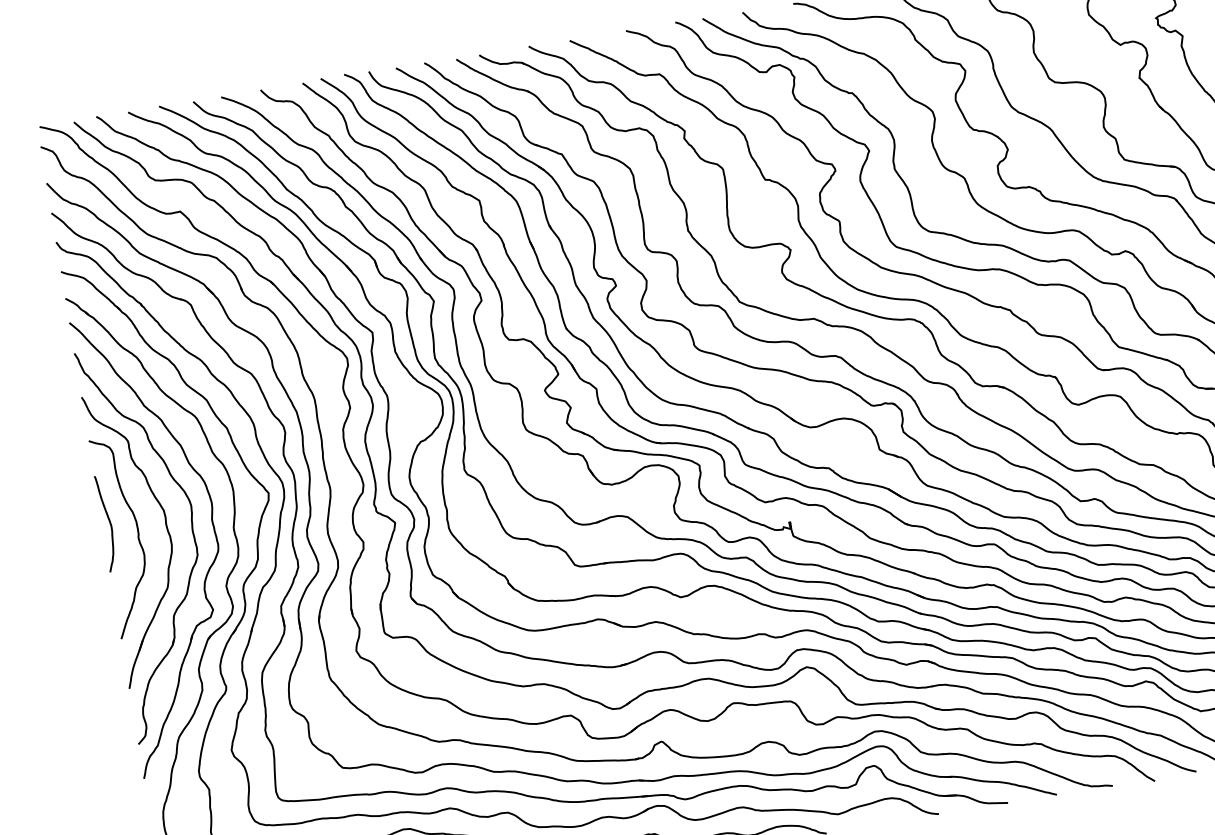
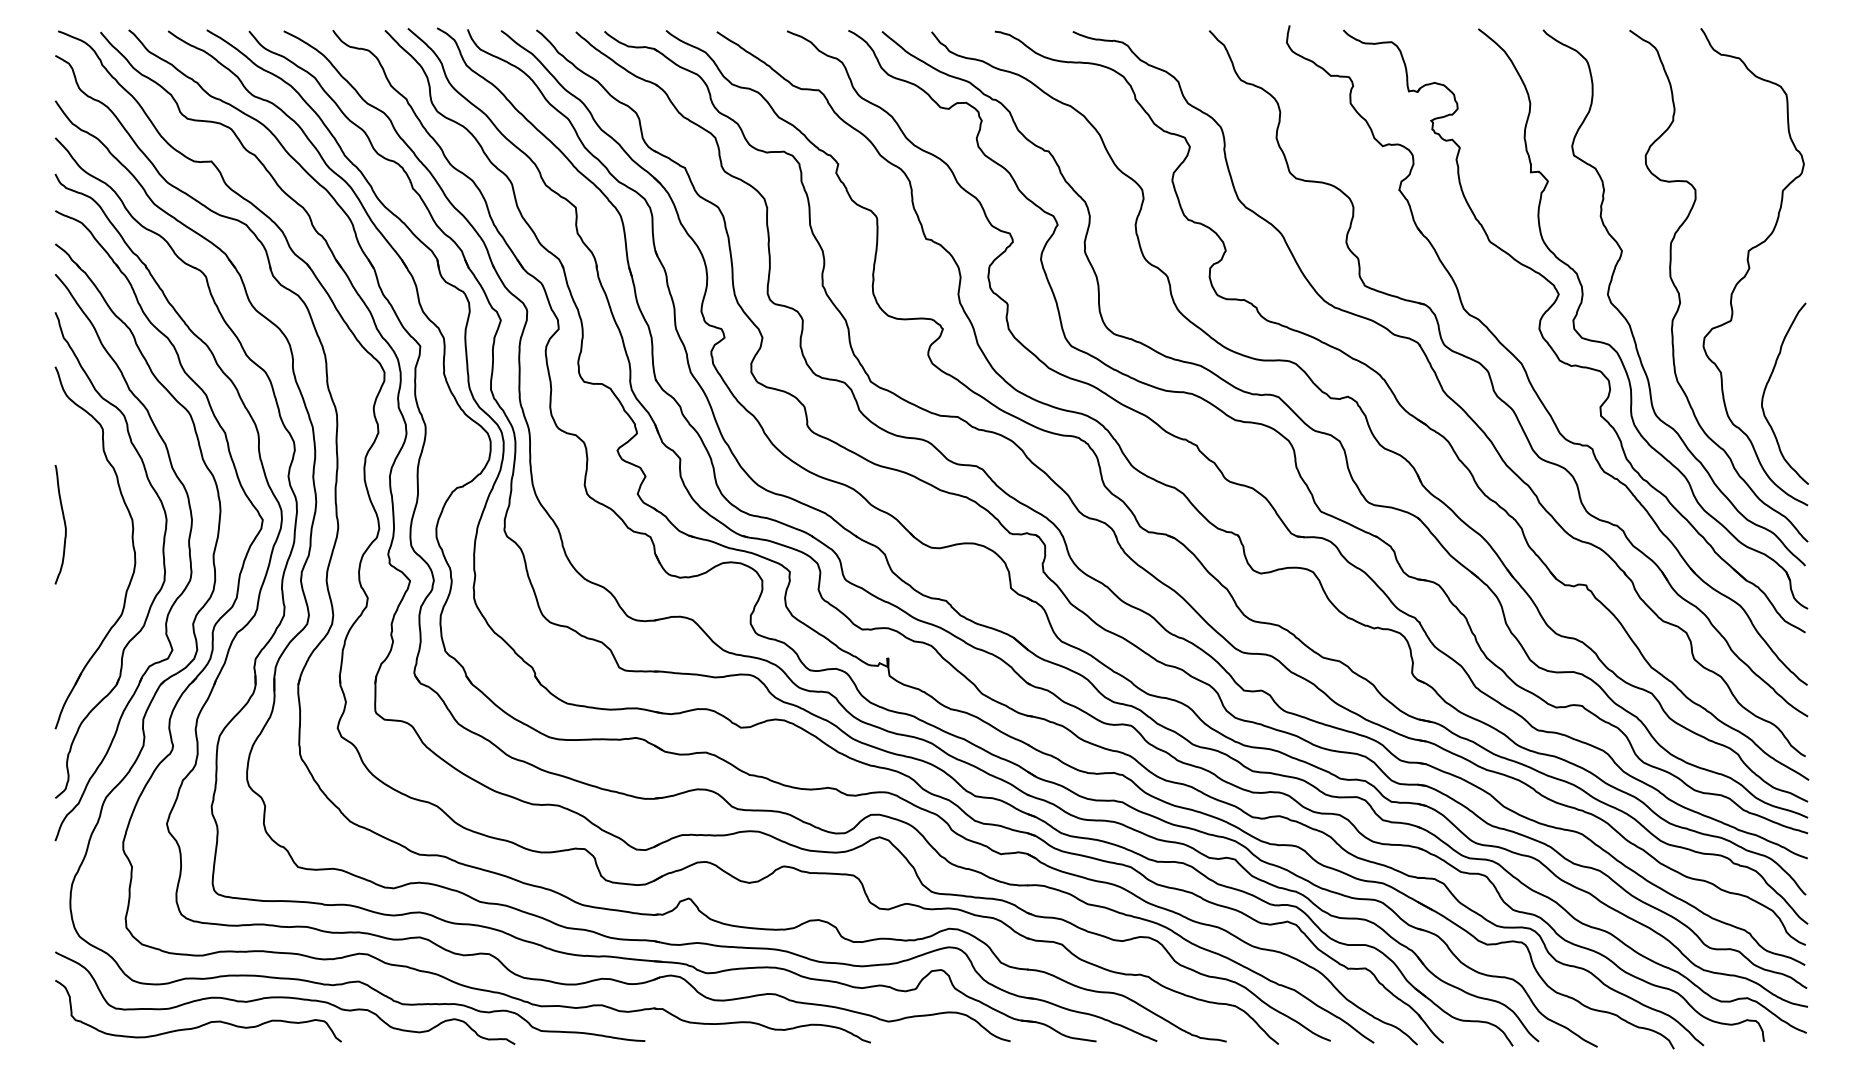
curve: (137, 535) -> (95, 545), removed

